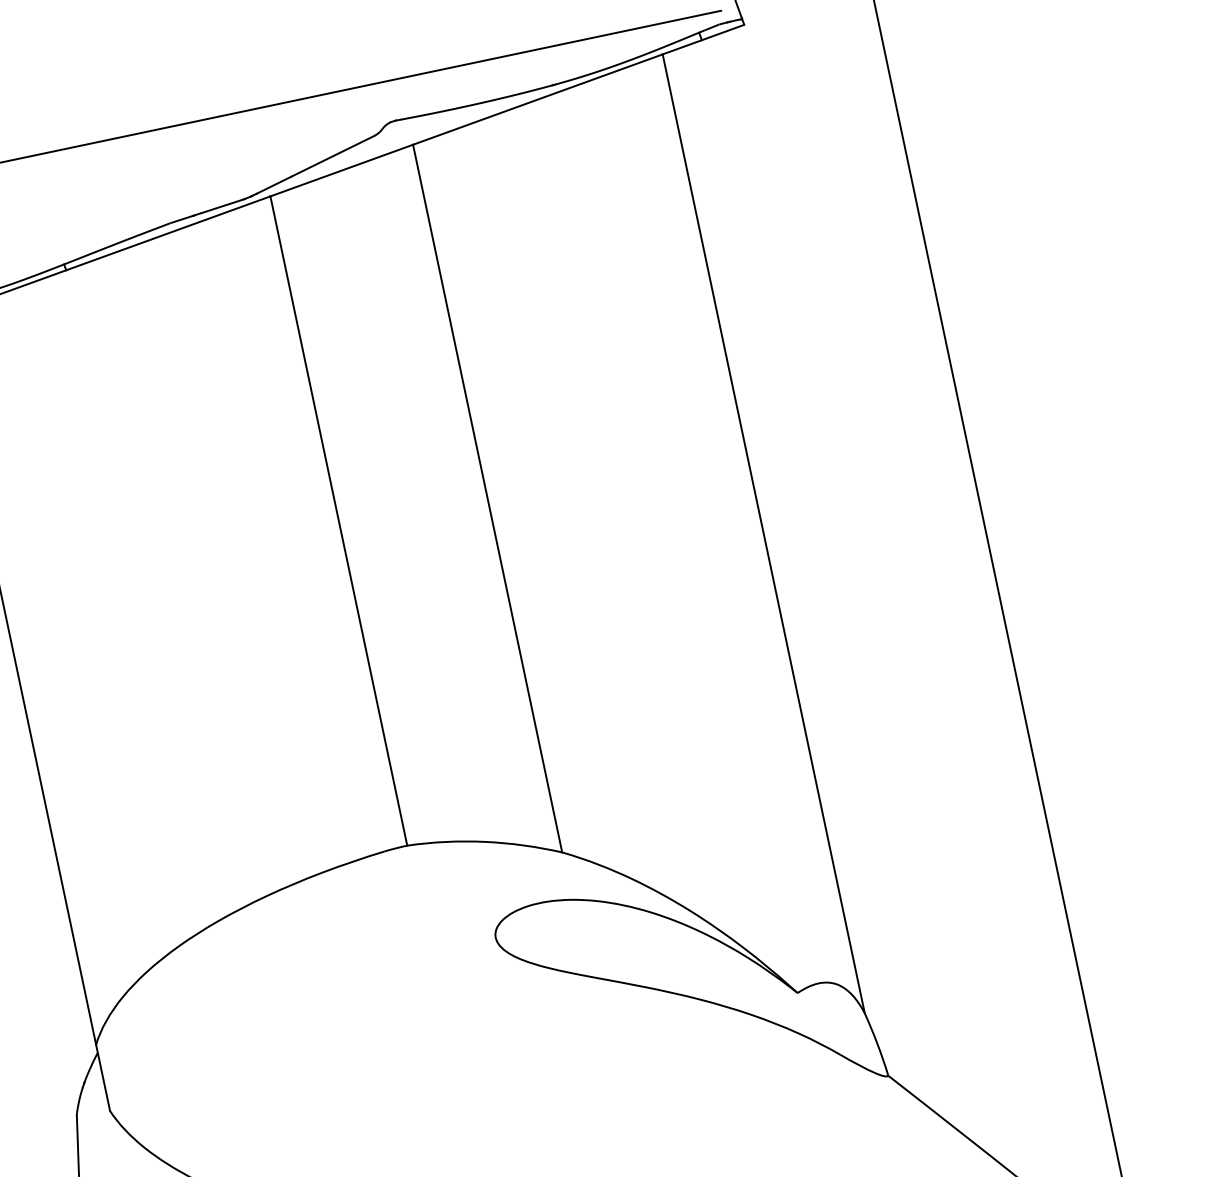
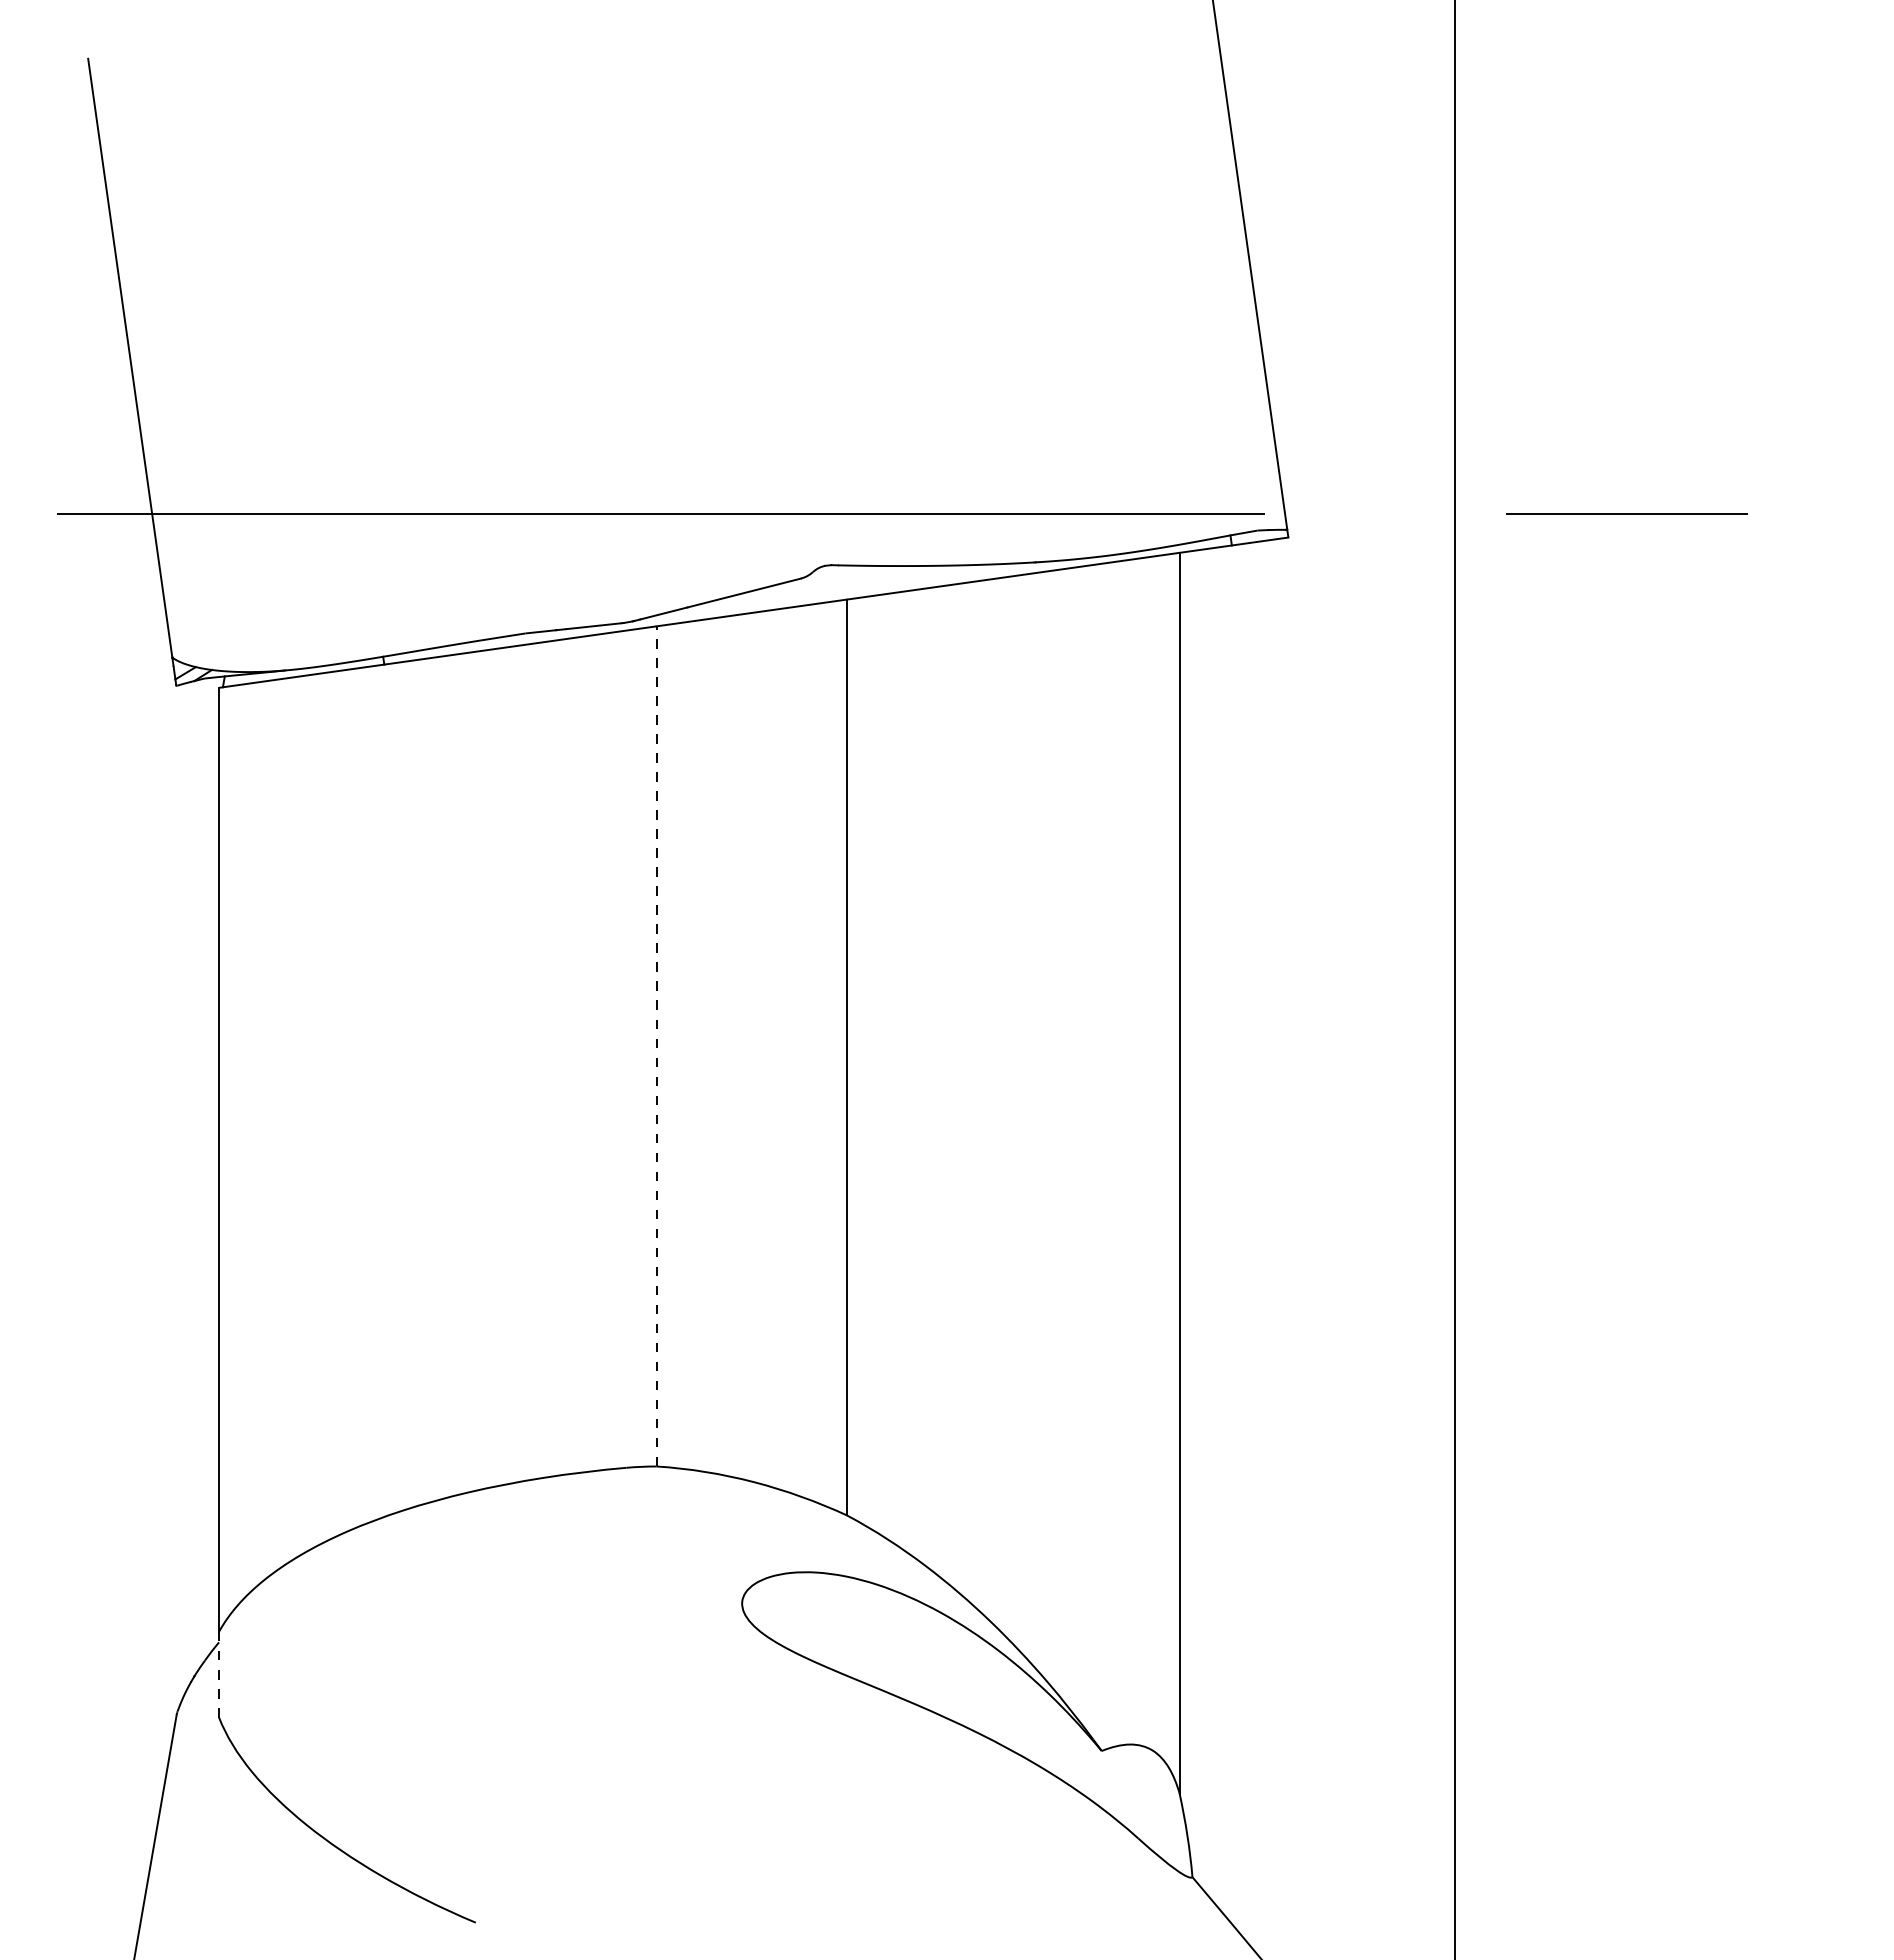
line: (338, 520) -> (656, 1045), solid -> dashed
line: (103, 1077) -> (219, 1674), solid -> dashed

